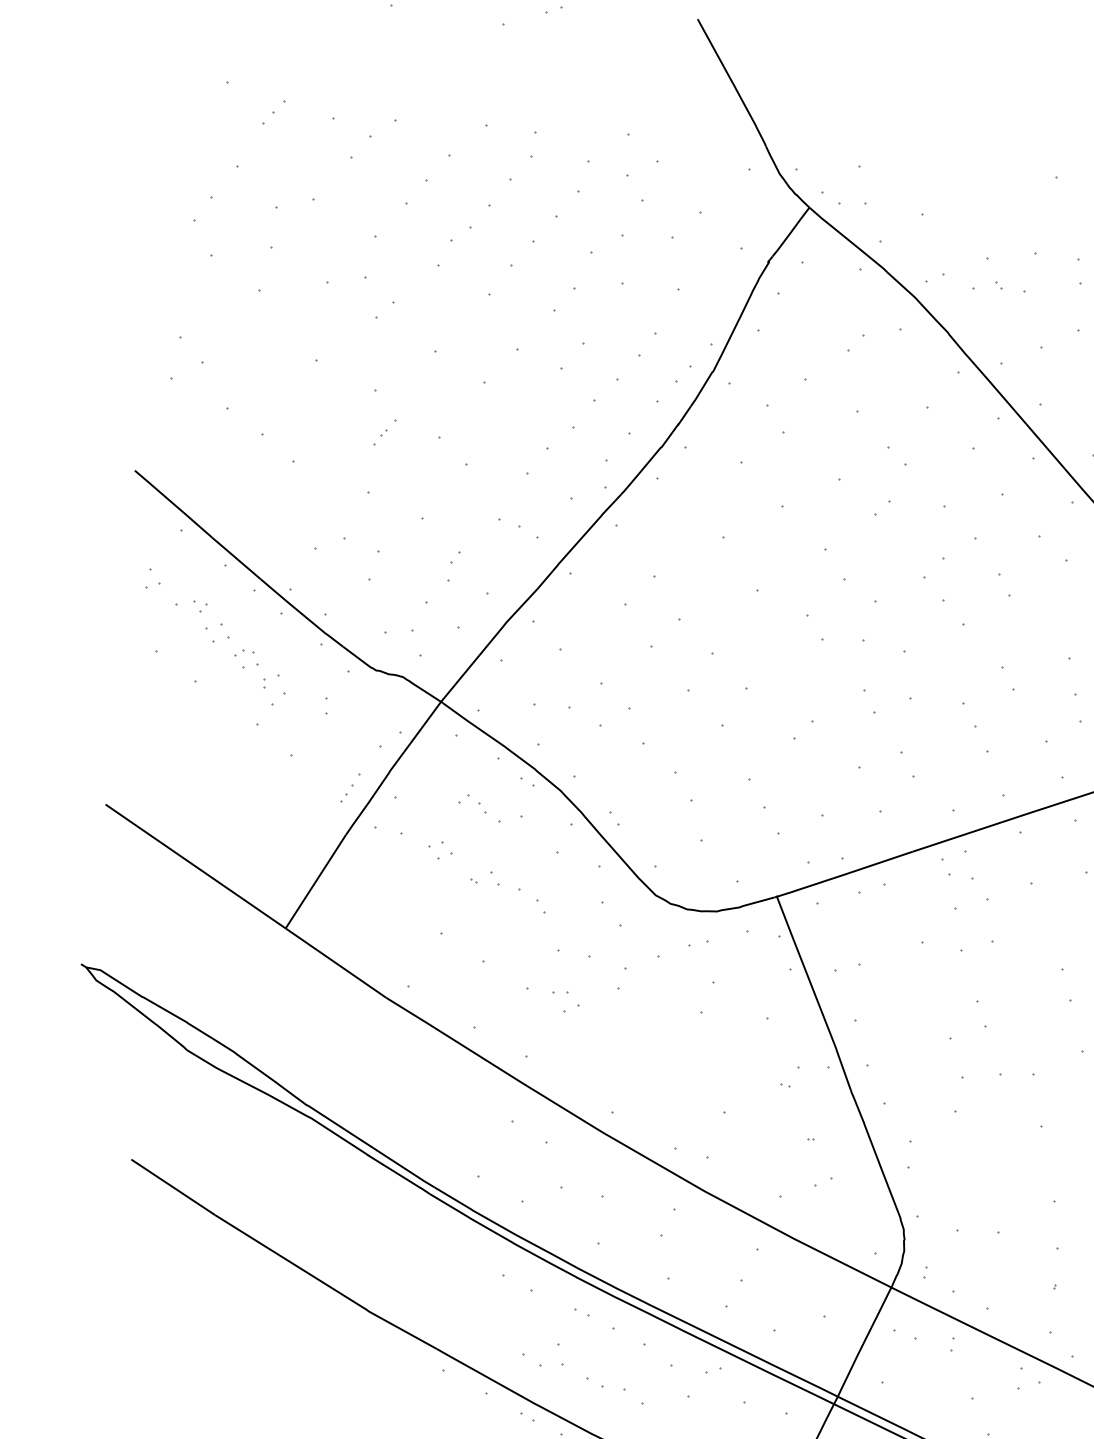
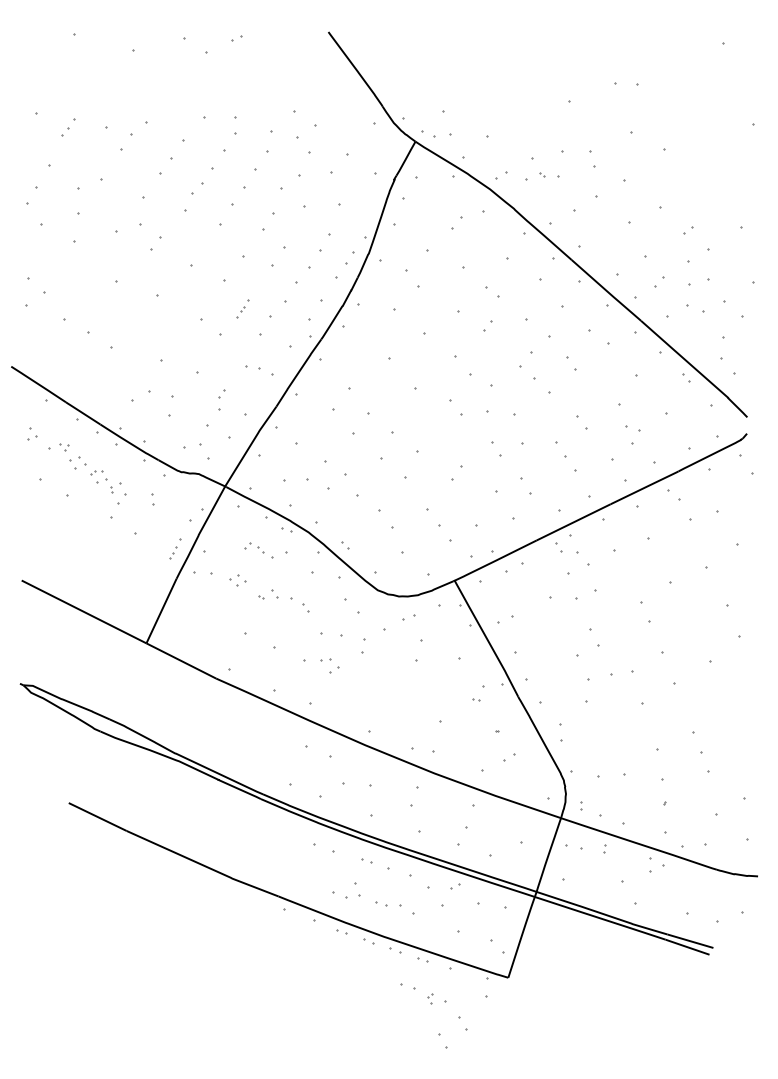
part: (383, 431) -> (242, 308), moved

